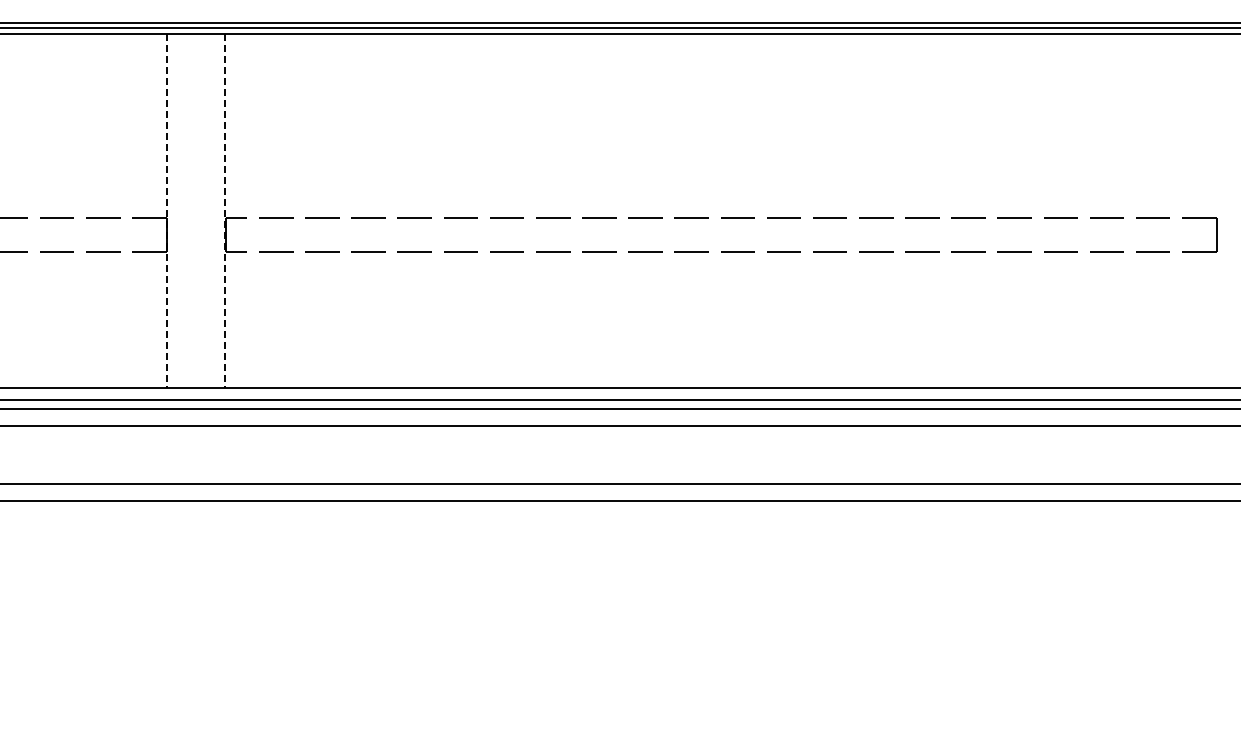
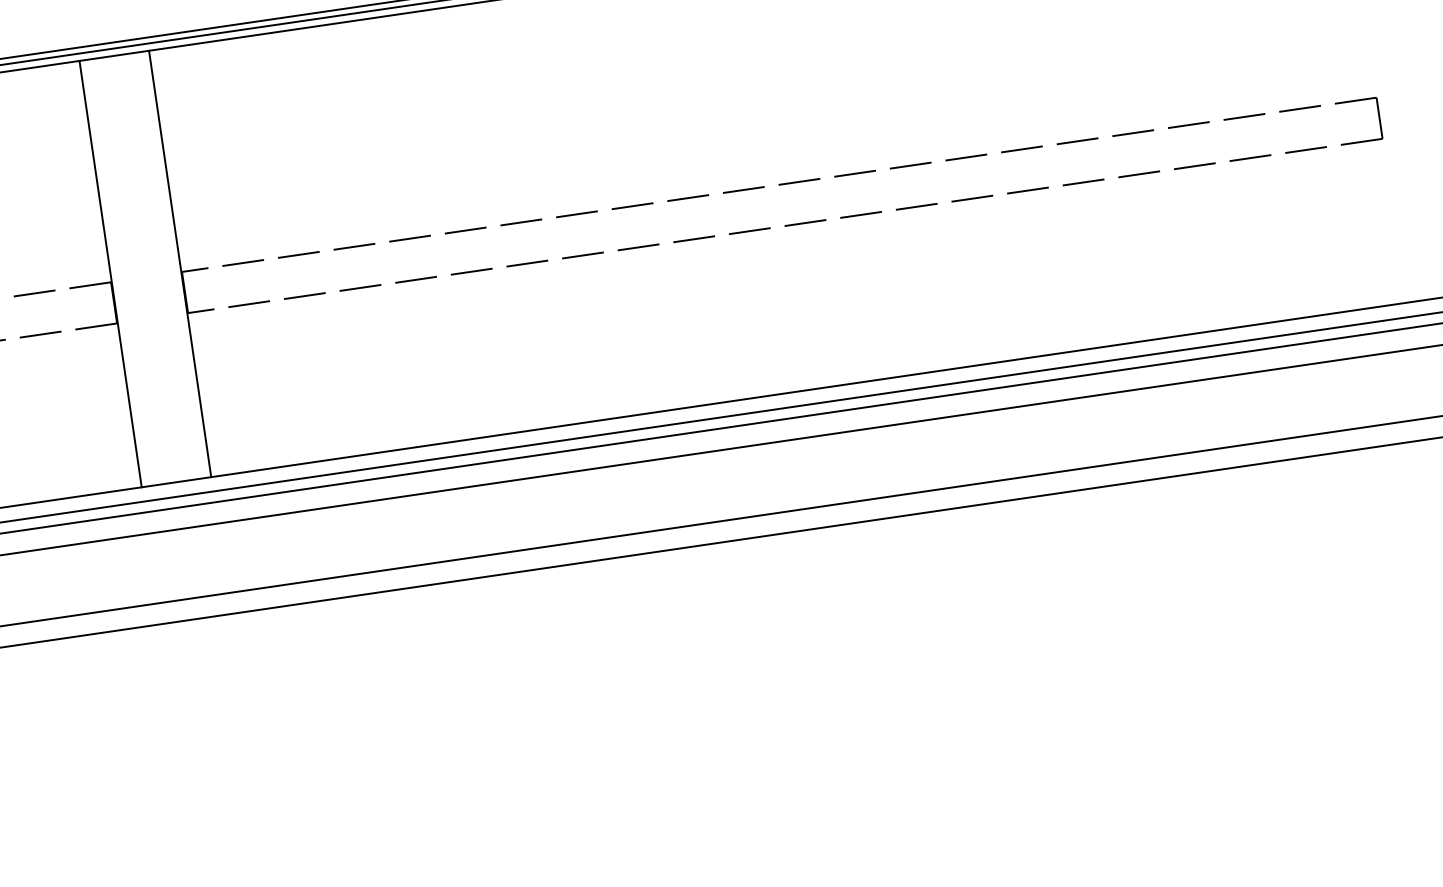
line: (167, 210) -> (110, 273), dashed -> solid
line: (224, 210) -> (179, 263), dashed -> solid

